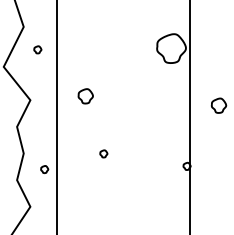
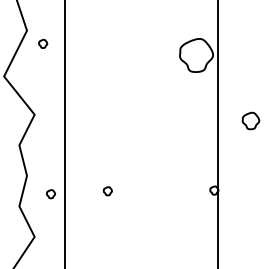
part: (38, 49) -> (43, 43), moved
part: (86, 96) -> (98, 110), removed
part: (103, 154) -> (107, 191), moved

